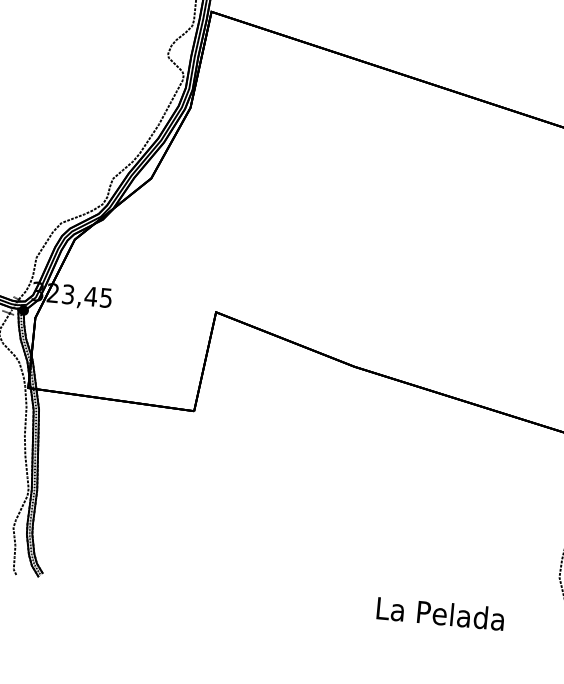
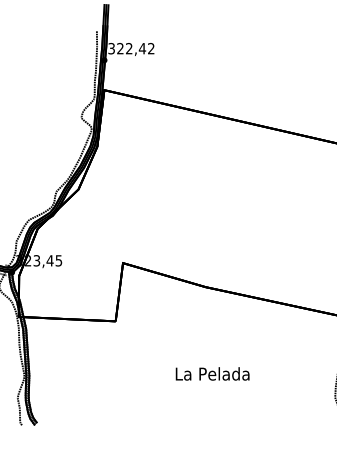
text: (440, 612) -> (212, 373), moved

